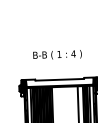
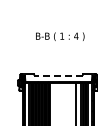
text: (57, 54) -> (60, 36), moved
line: (59, 79) -> (58, 75), solid -> dashed

